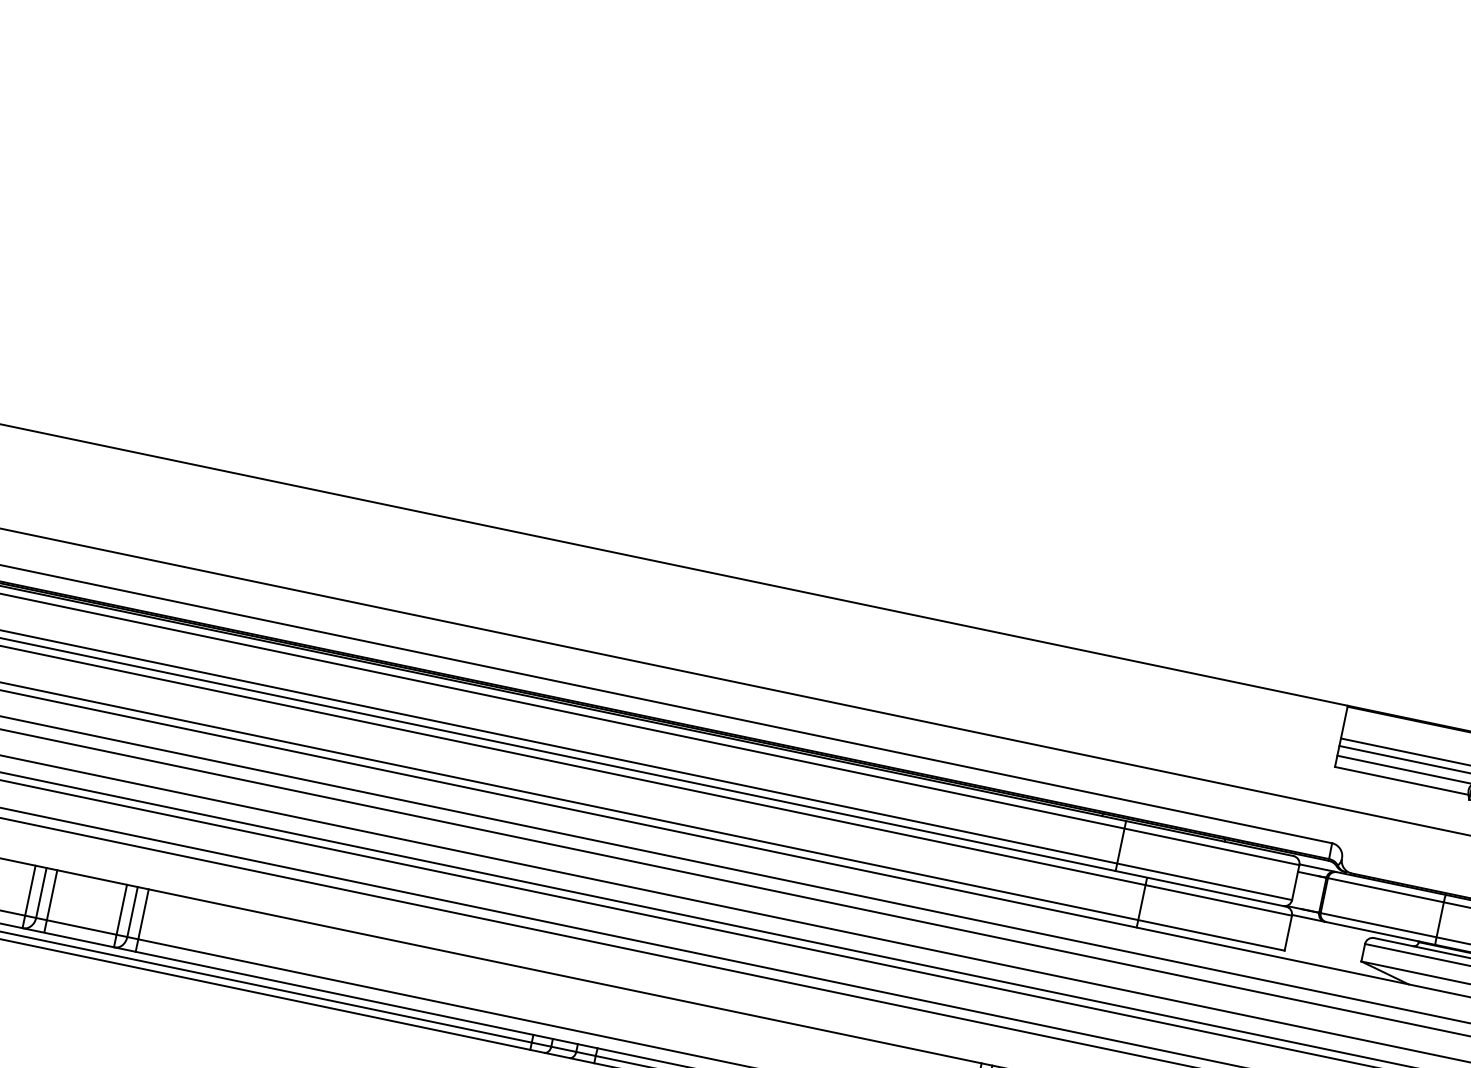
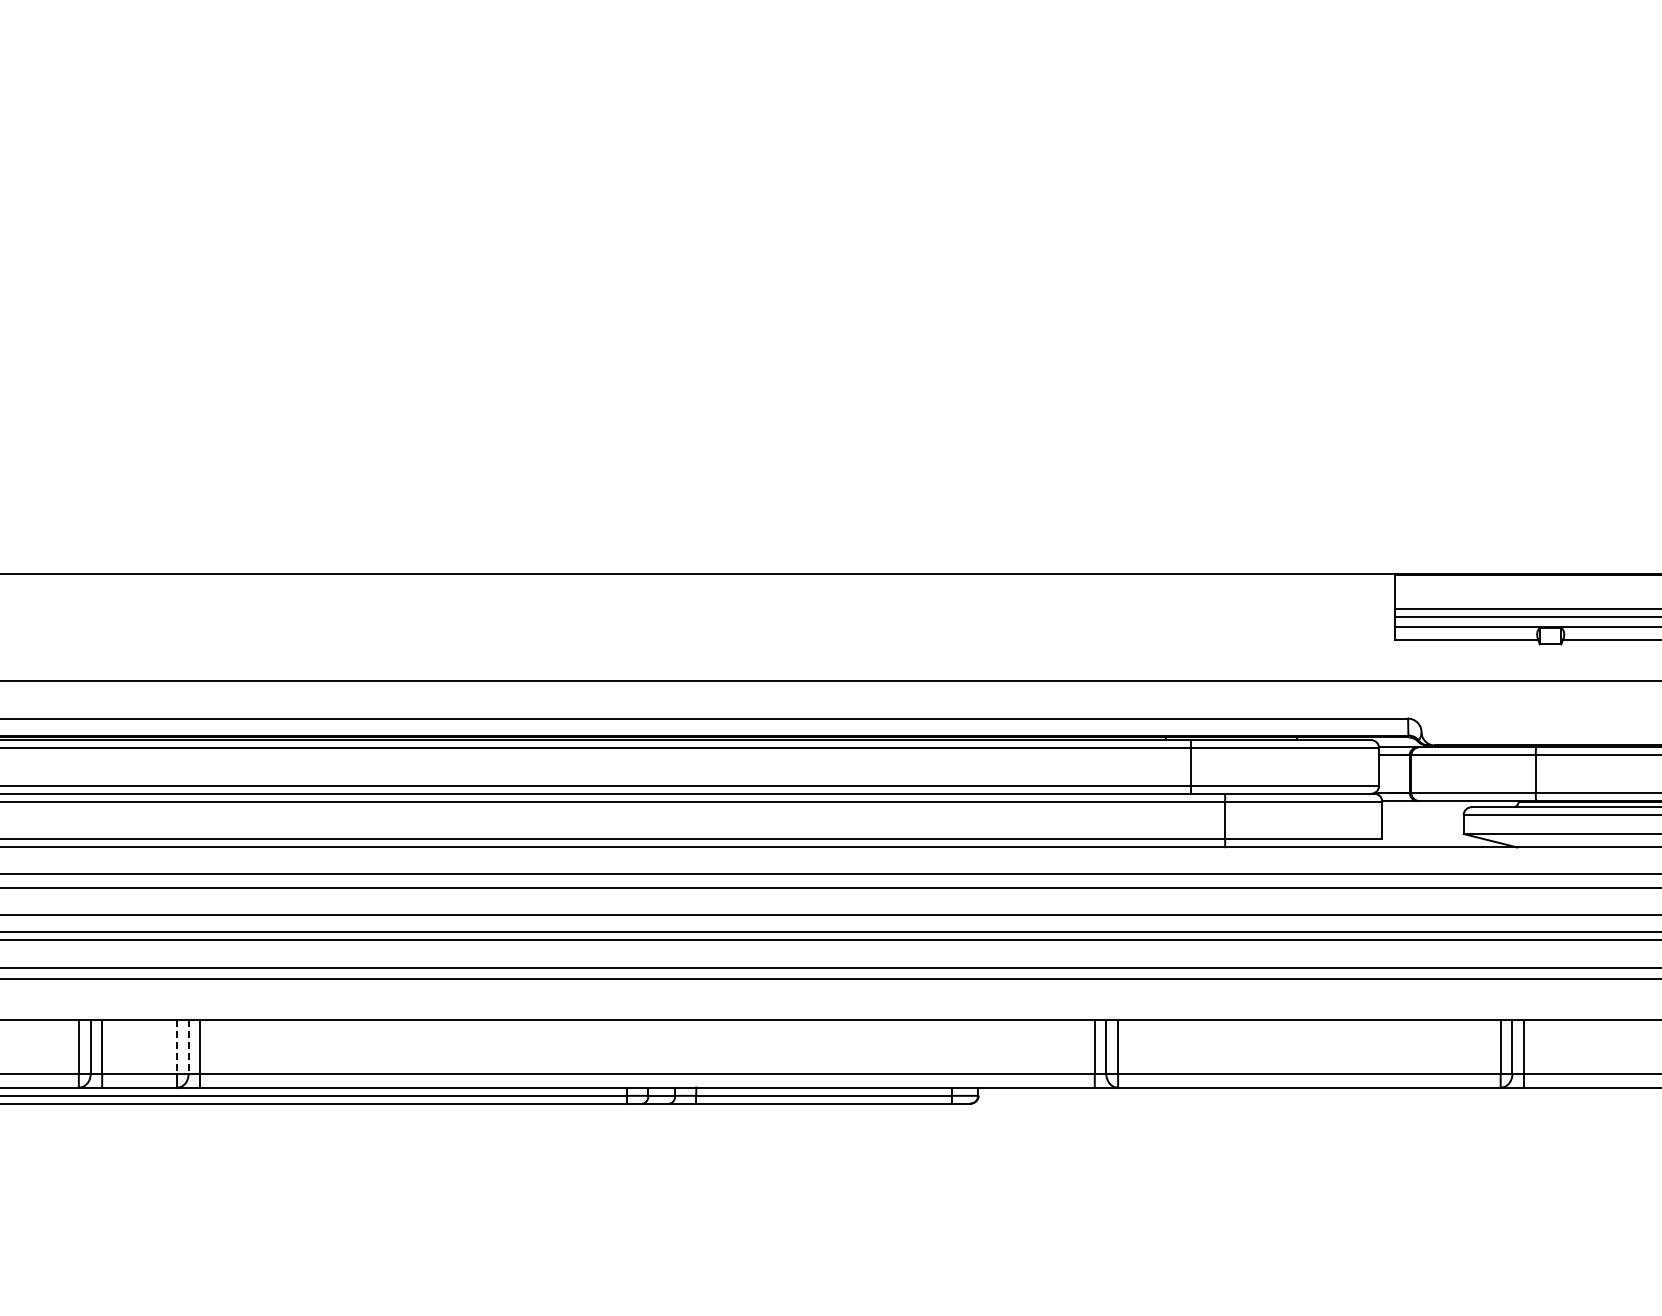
line: (122, 910) -> (177, 1047), solid -> dashed
line: (132, 912) -> (188, 1047), solid -> dashed

